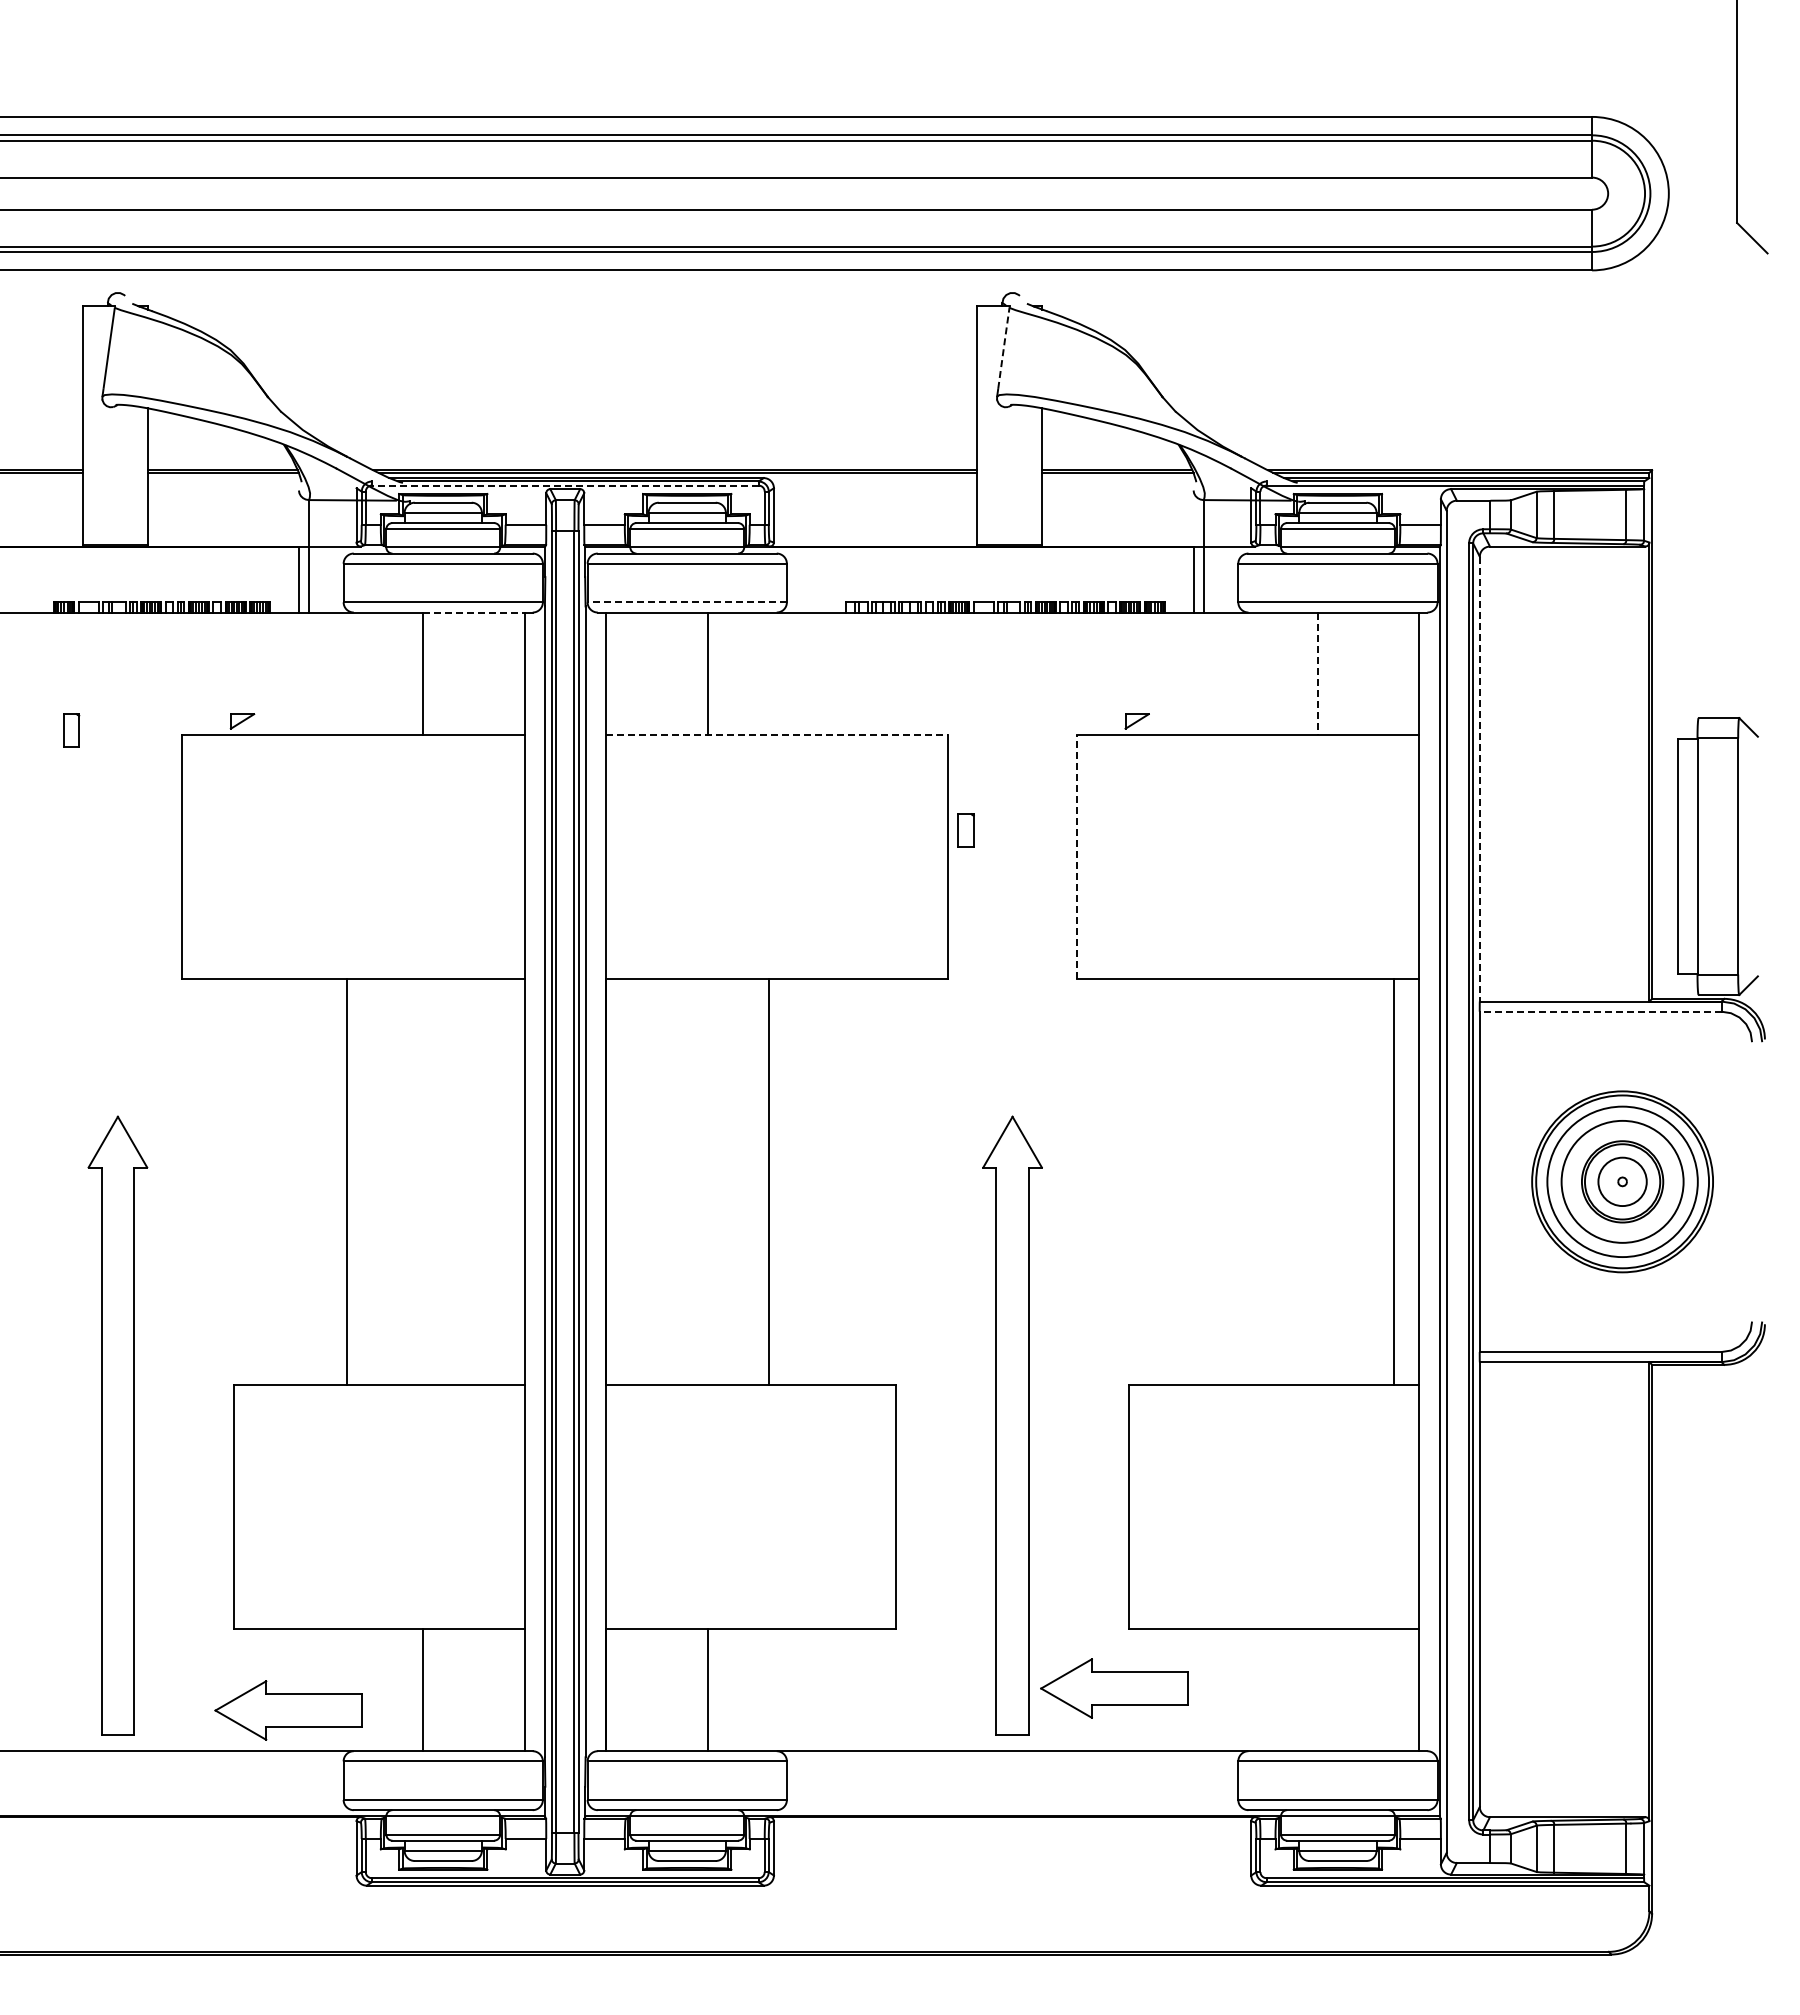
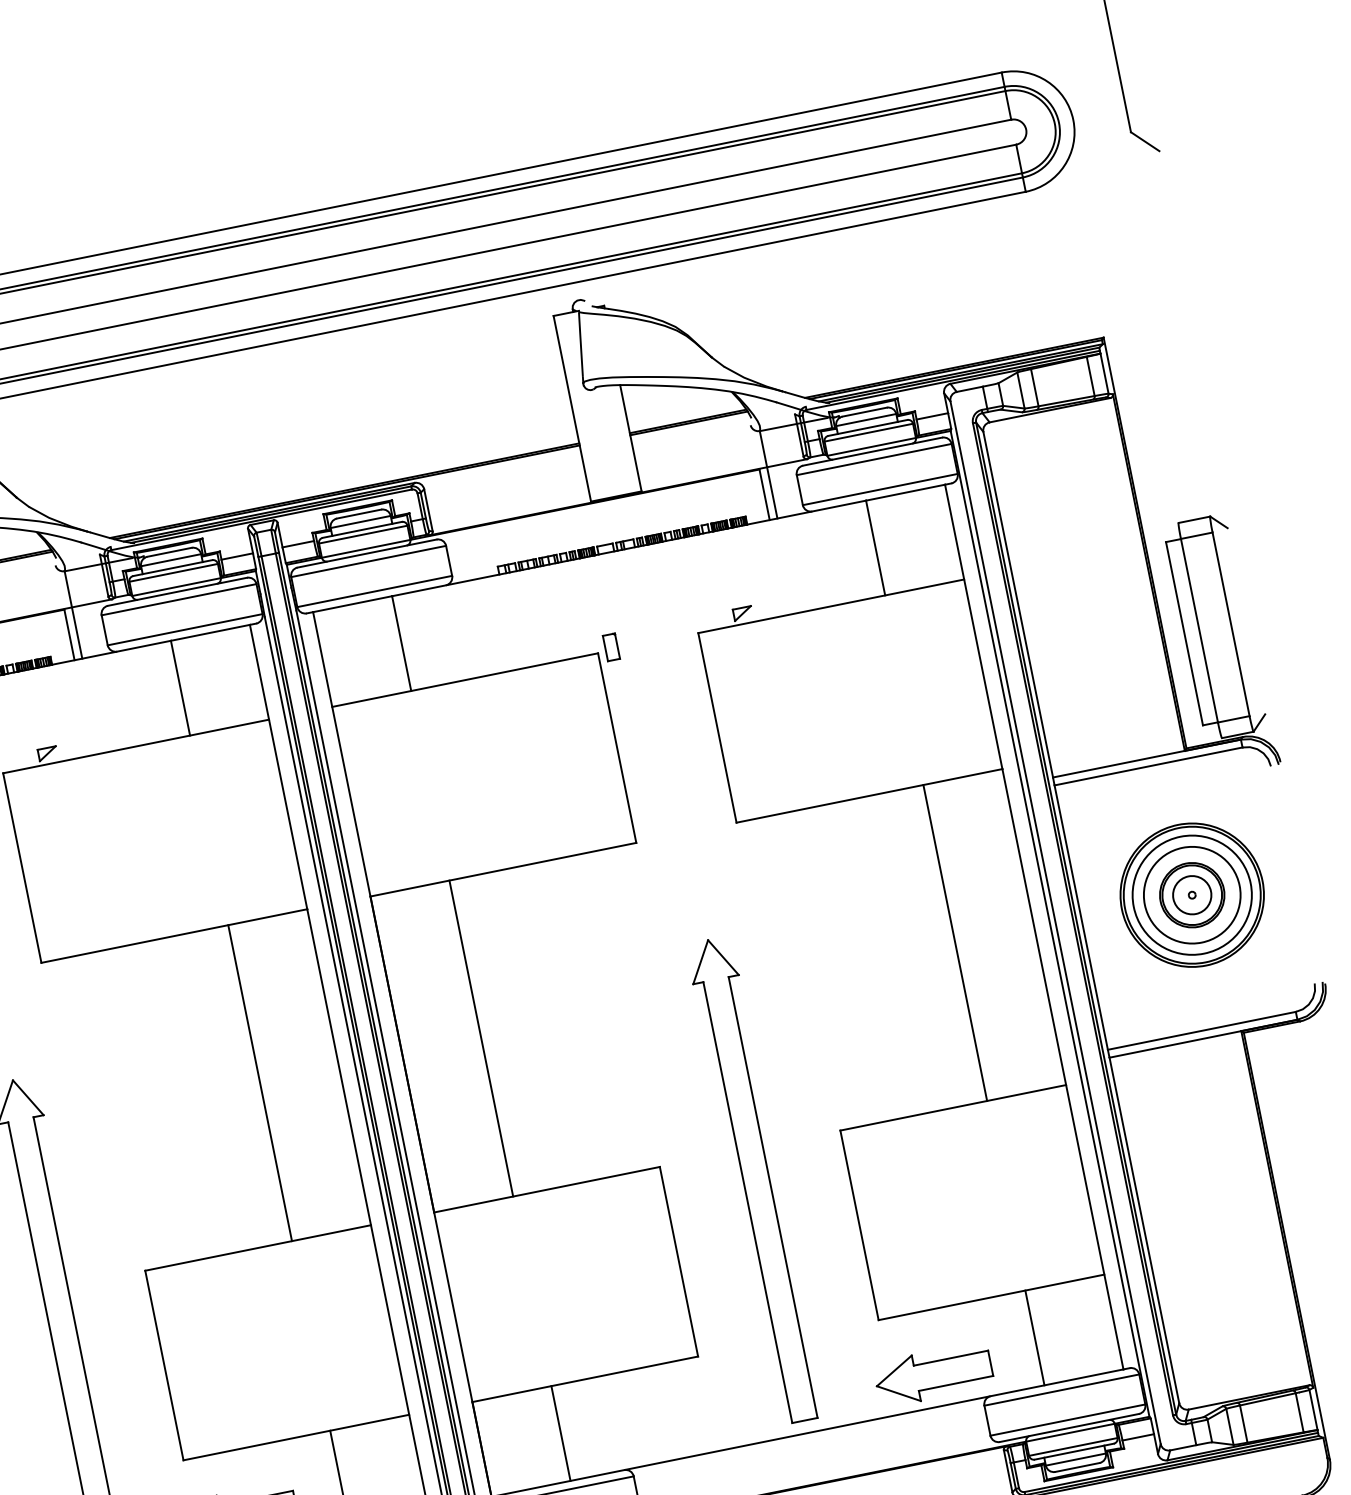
line: (1003, 348) -> (580, 344), dashed -> solid
line: (564, 485) -> (261, 519), dashed -> solid
line: (687, 602) -> (374, 591), dashed -> solid
line: (473, 612) -> (210, 632), dashed -> solid
line: (1317, 674) -> (875, 548), dashed -> solid
line: (777, 734) -> (465, 680), dashed -> solid
line: (1479, 779) -> (1018, 605), dashed -> solid
part: (965, 830) -> (610, 647), moved
line: (1077, 856) -> (717, 727), dashed -> solid
line: (1600, 1011) -> (1148, 766), dashed -> solid
line: (346, 1181) -> (259, 1082), moved
line: (768, 1181) -> (481, 1038), moved
line: (1393, 1181) -> (955, 942), moved
part: (1114, 1688) -> (933, 1374), moved
line: (1317, 1690) -> (1034, 1338), added

